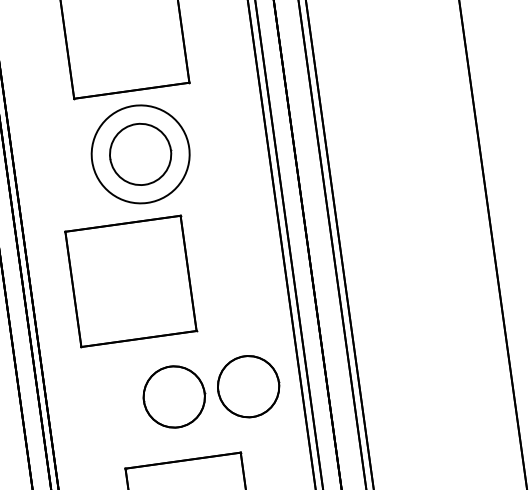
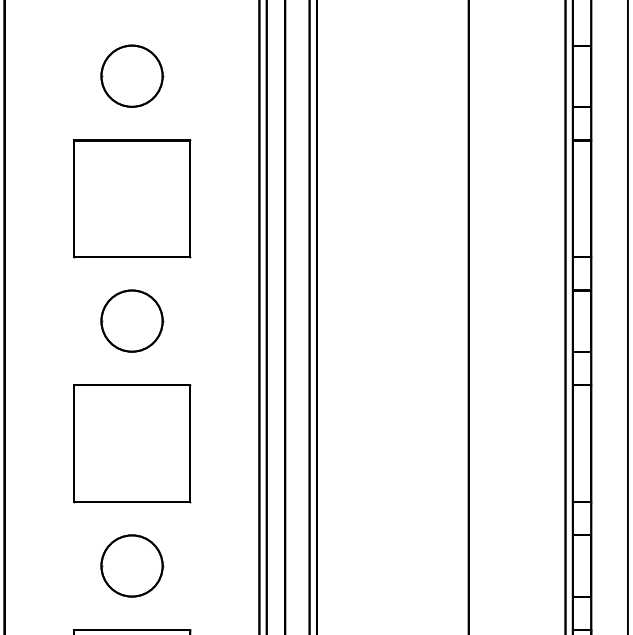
circle: (139, 153) -> (131, 320), size x0.62
part: (131, 281) -> (132, 443), moved
part: (248, 386) -> (207, 565), removed

